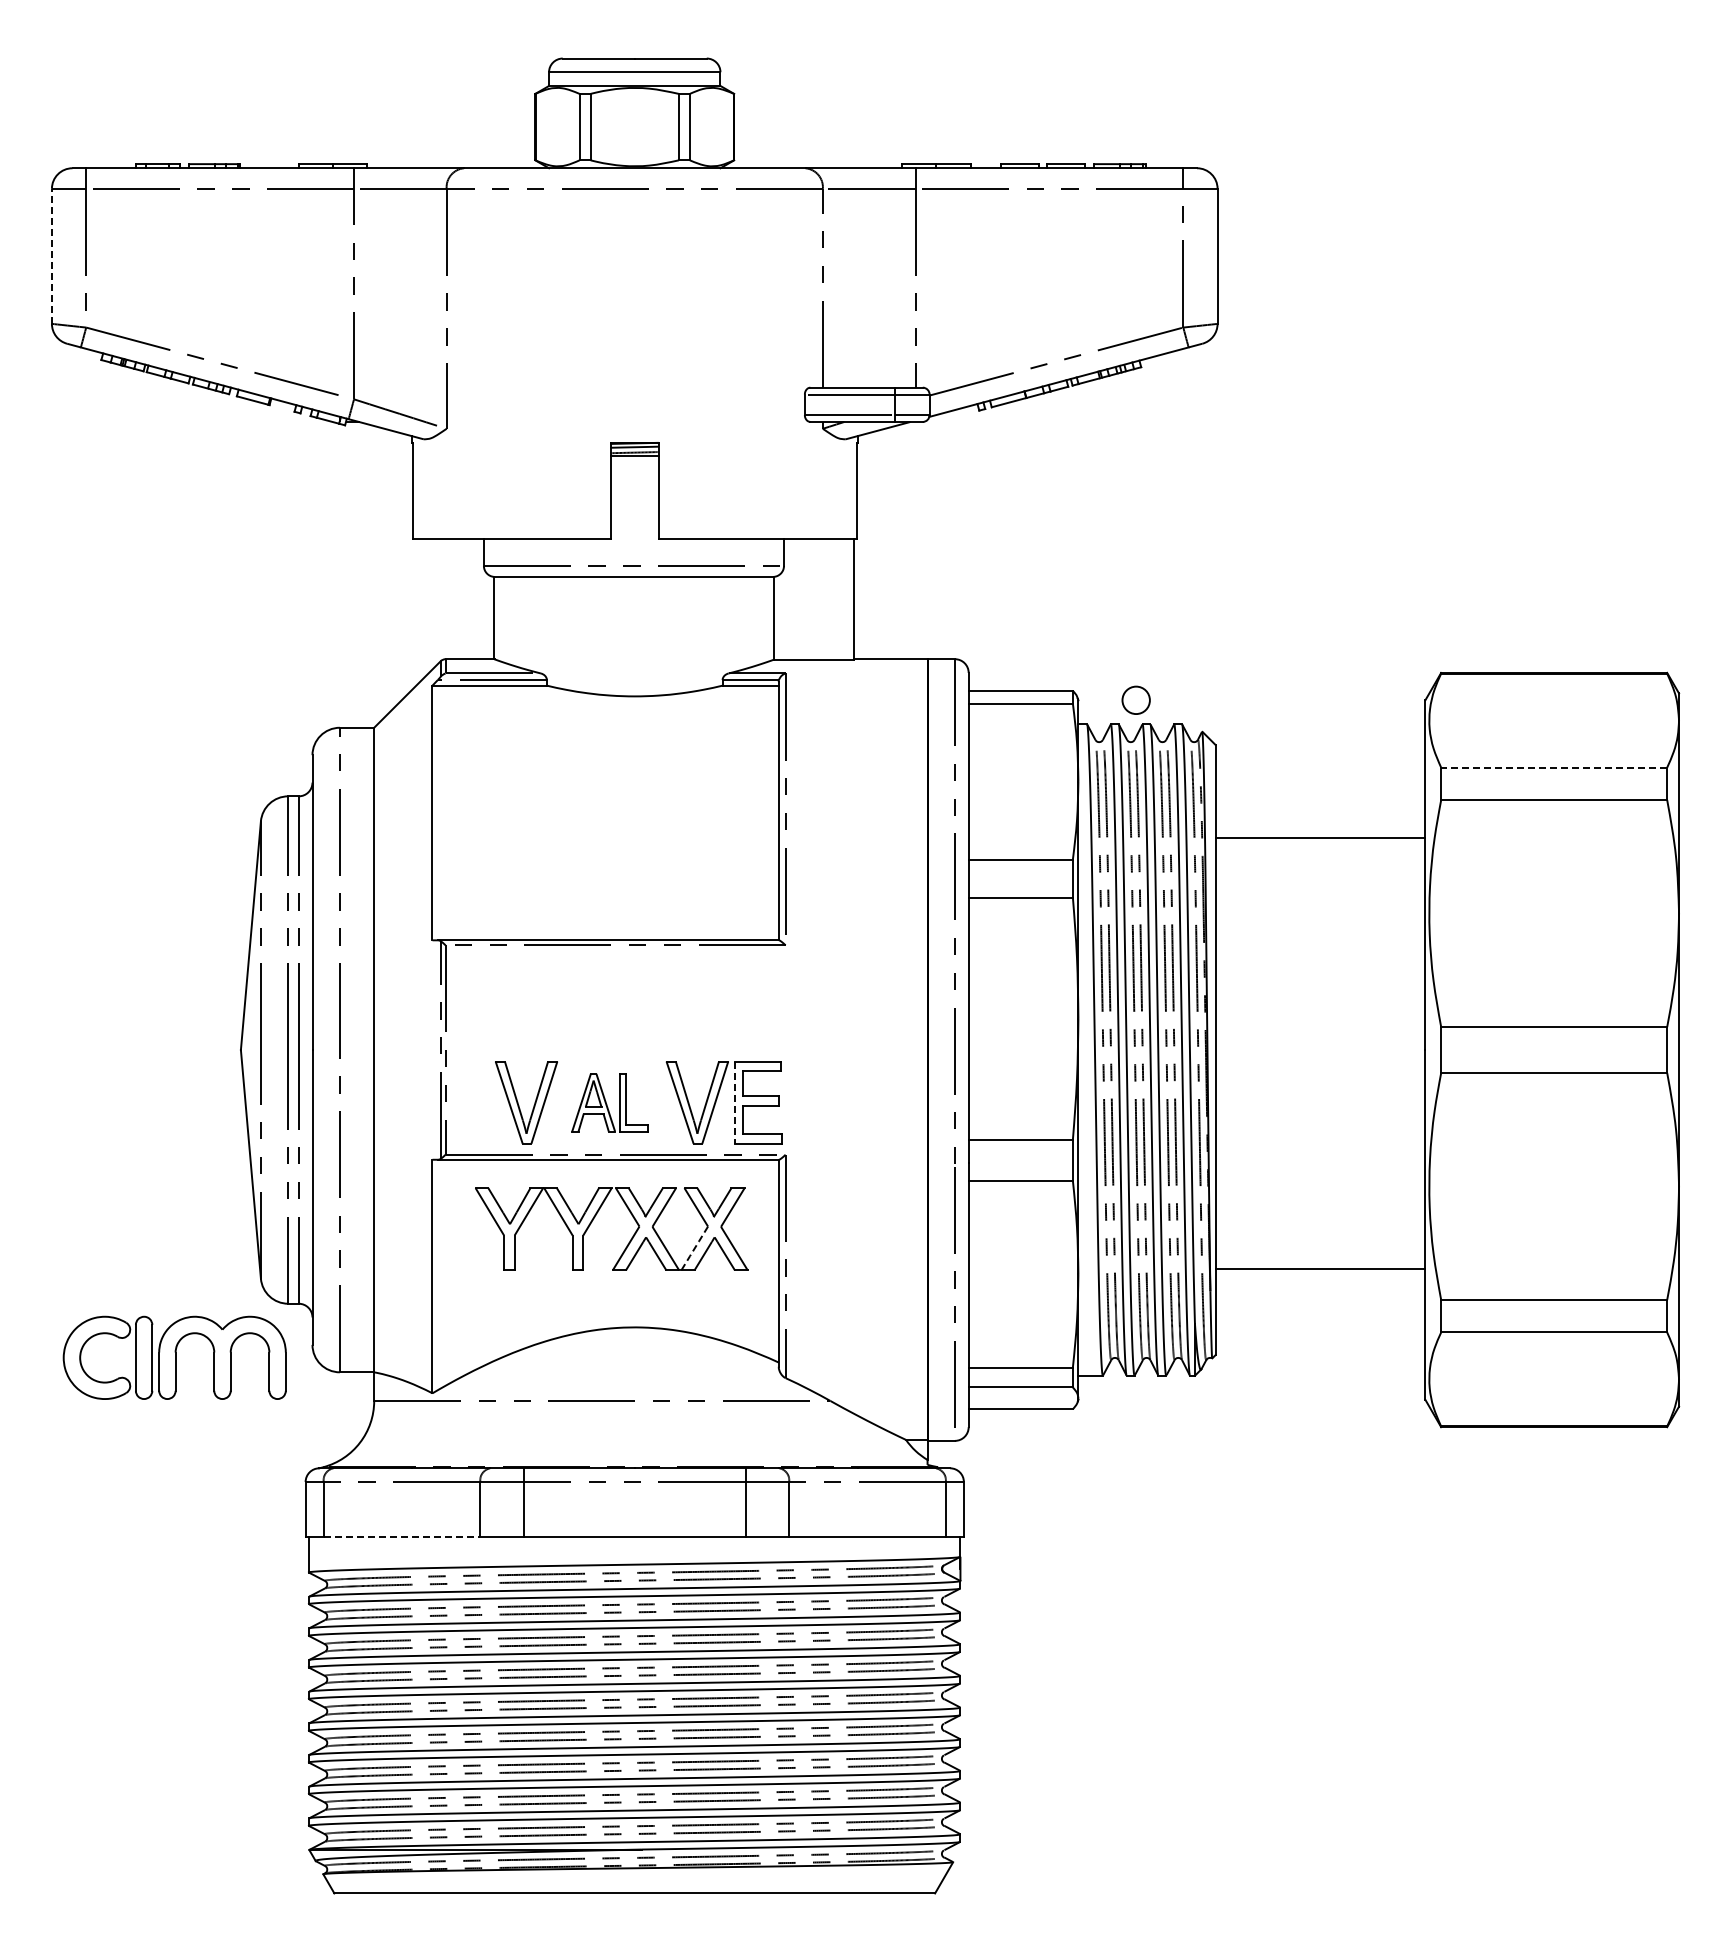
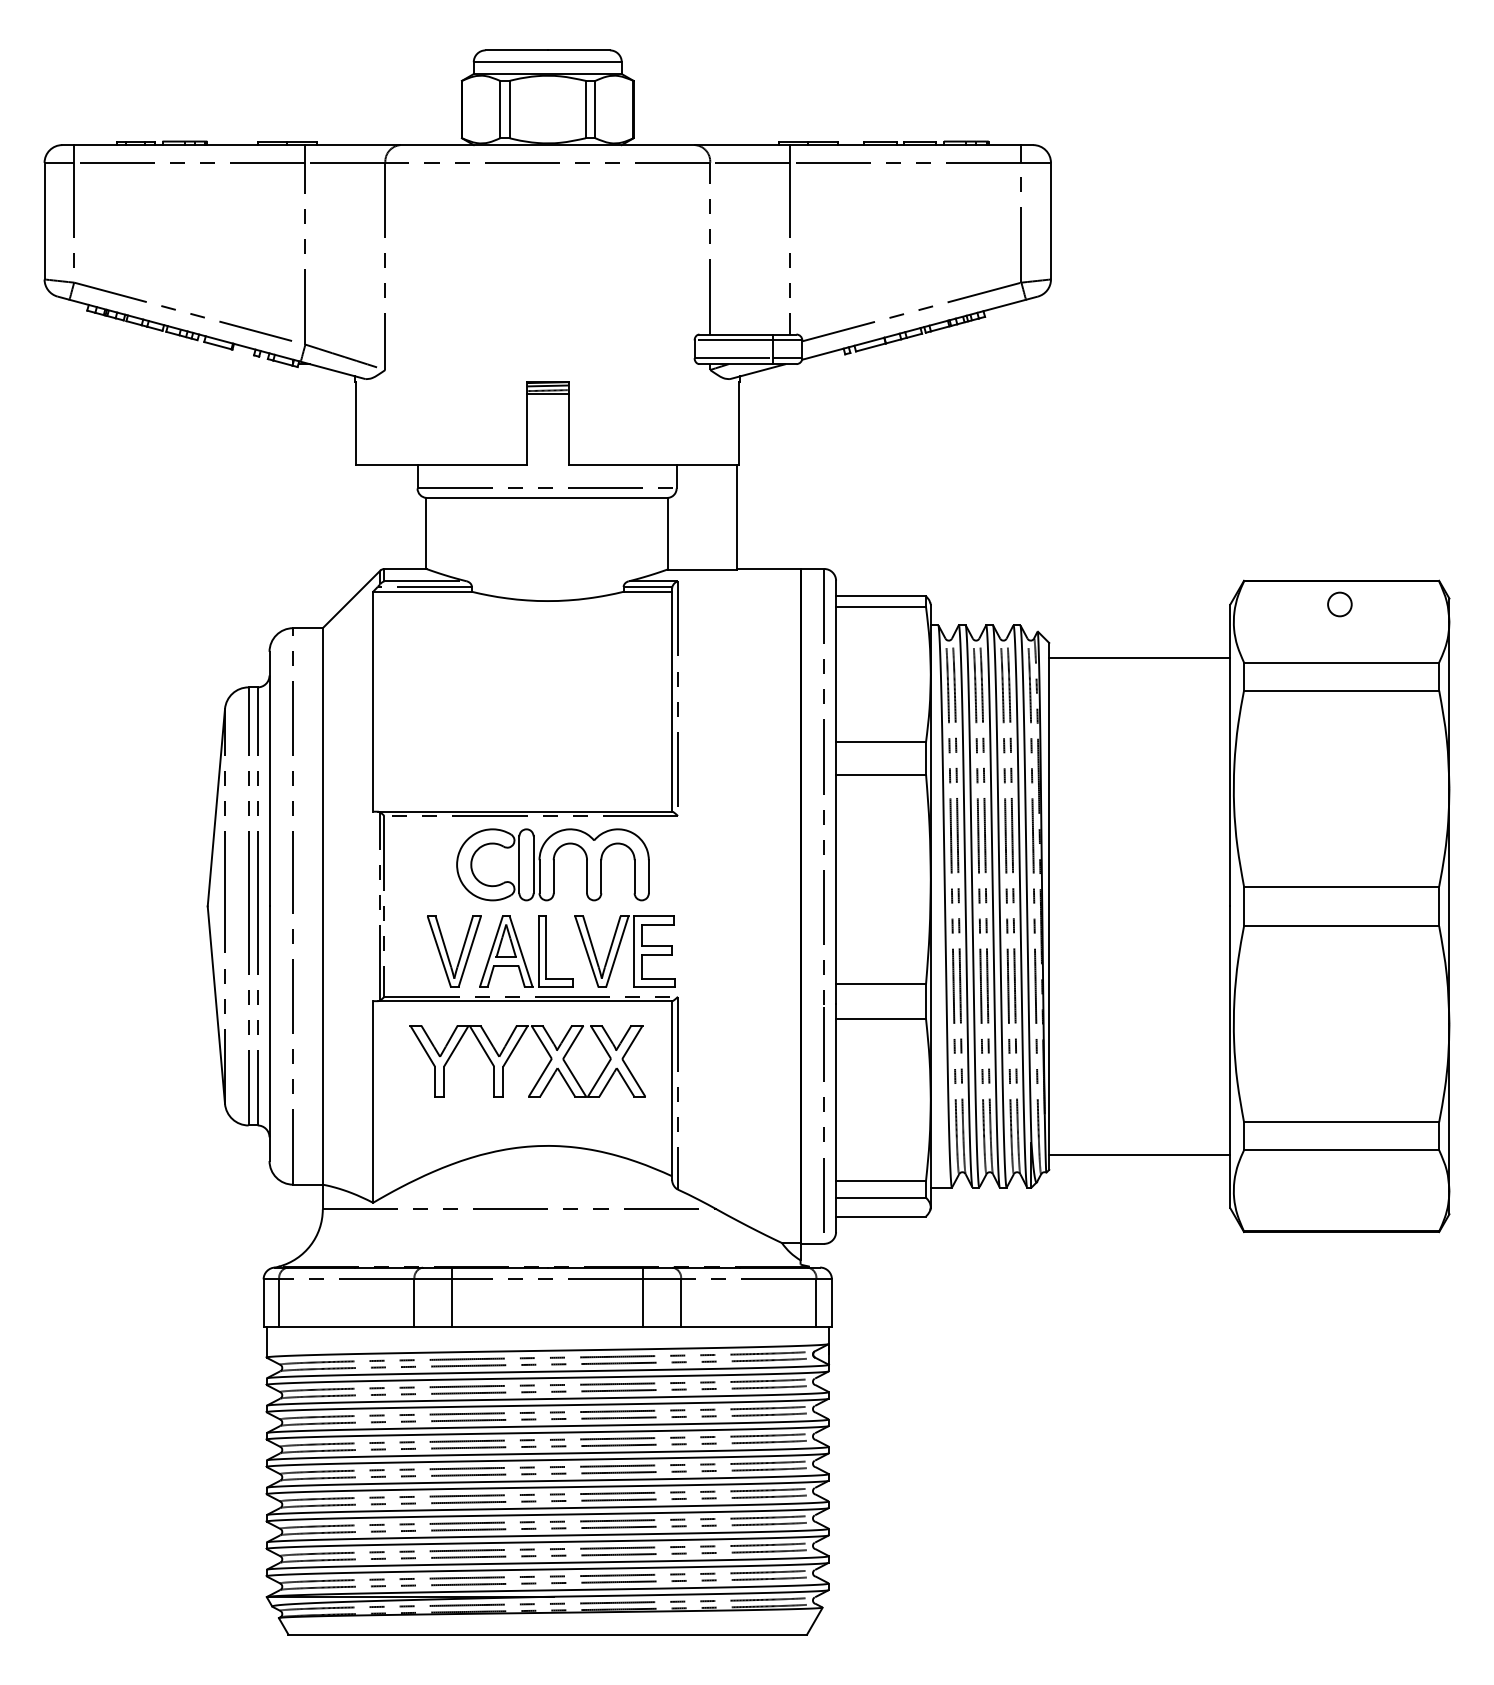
line: (51, 256) -> (44, 221), dashed -> solid
circle: (1135, 699) -> (1339, 603), moved
line: (1553, 767) -> (1341, 662), dashed -> solid
line: (1320, 838) -> (1139, 658), moved
part: (609, 1102) -> (525, 951), size x1.43
line: (734, 1103) -> (633, 952), dashed -> solid
line: (694, 1248) -> (599, 1077), dashed -> solid
line: (1320, 1269) -> (1139, 1155), moved
part: (174, 1357) -> (552, 864), moved
line: (402, 1536) -> (347, 1326), dashed -> solid

